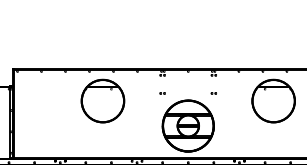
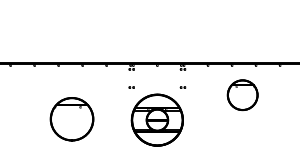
part: (102, 100) -> (71, 118), moved
part: (273, 100) -> (242, 94), size x0.7

